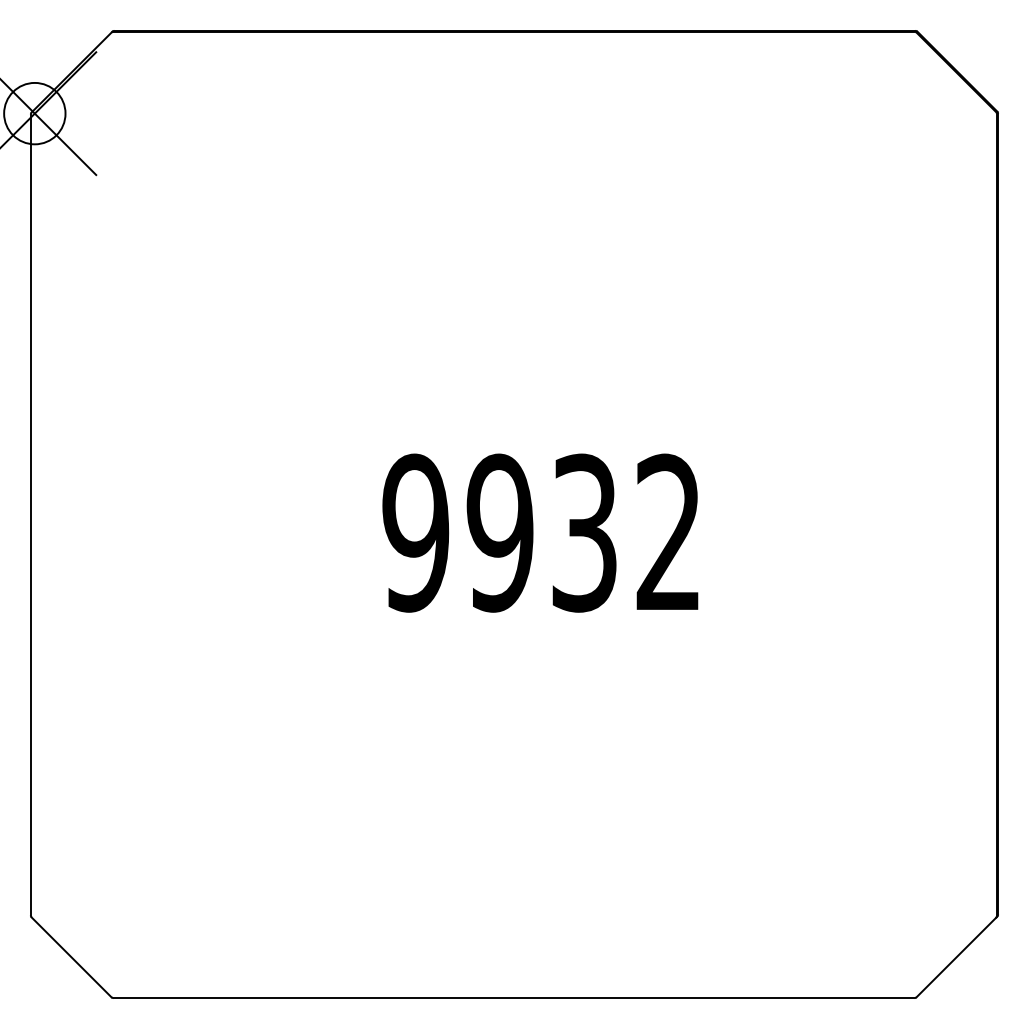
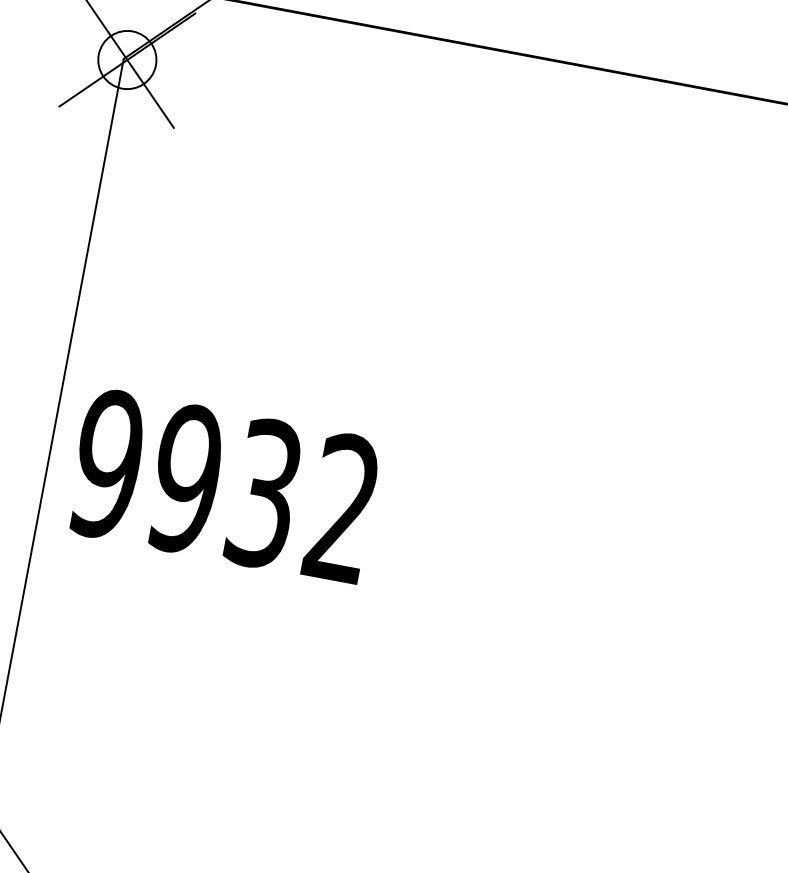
text: (540, 532) -> (223, 485), moved

